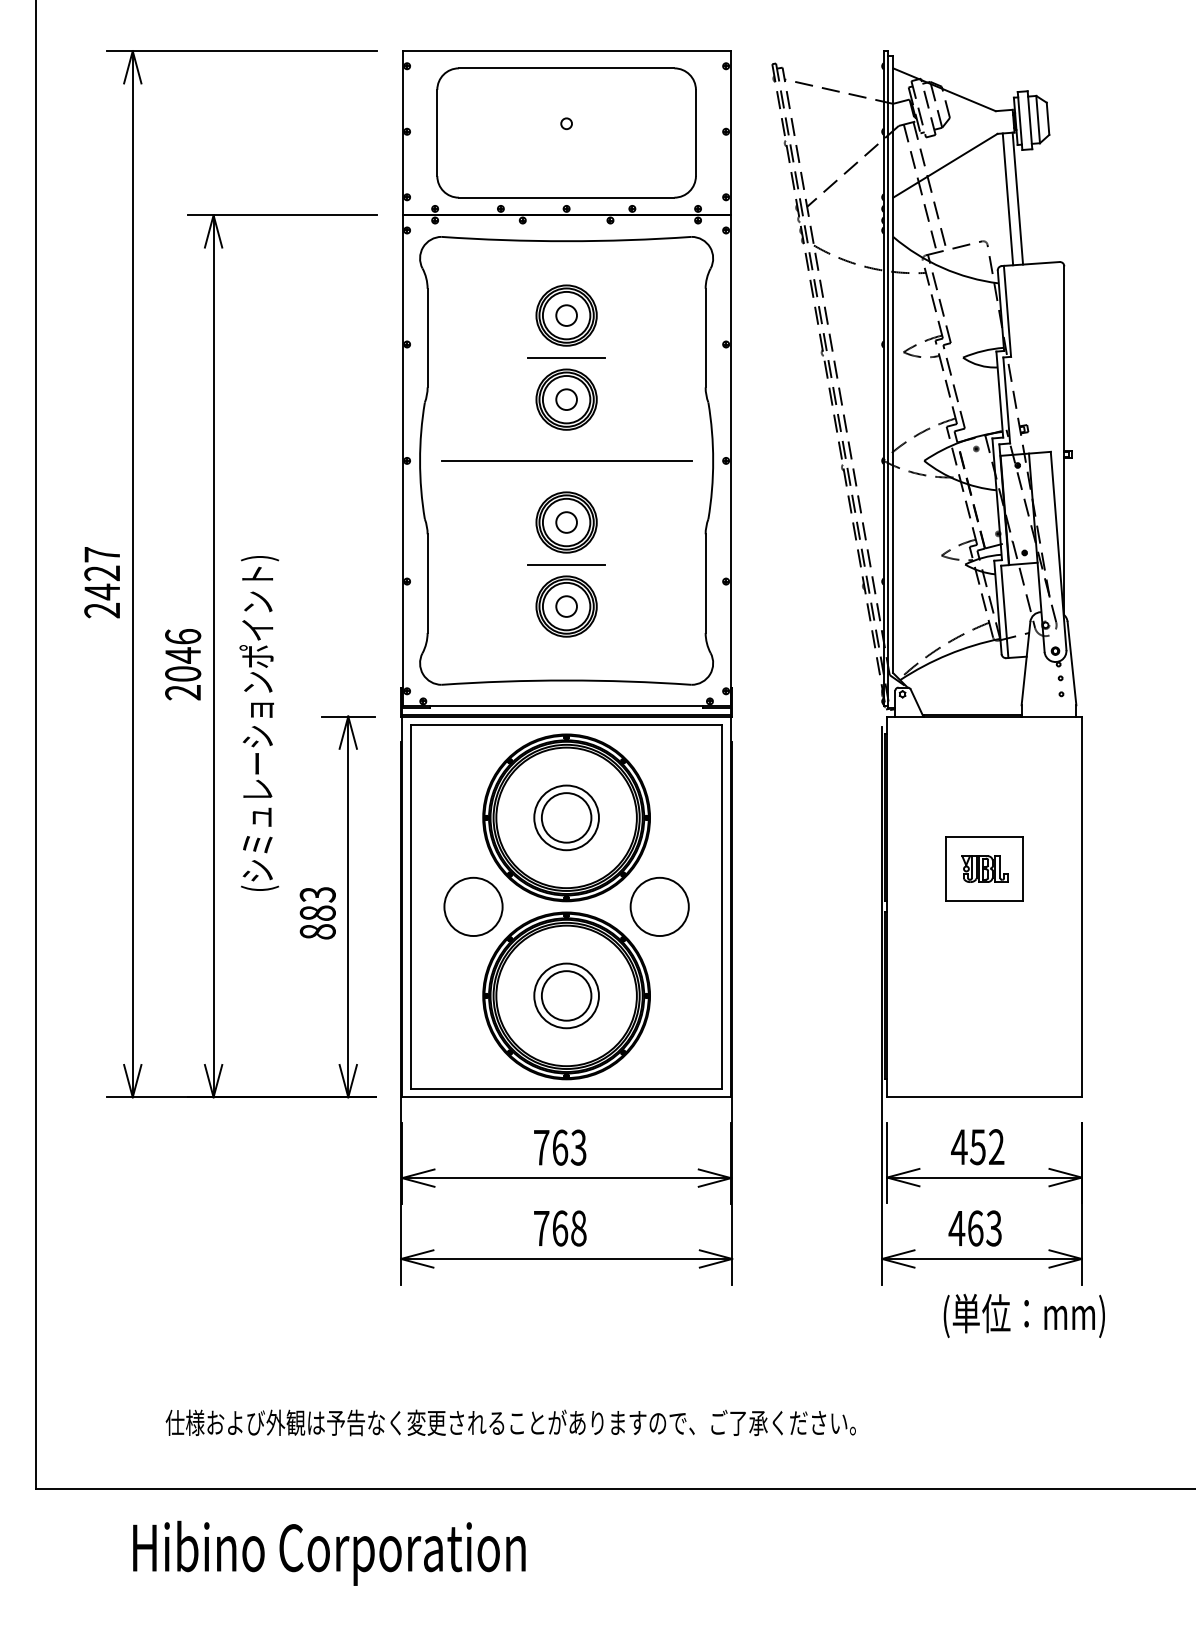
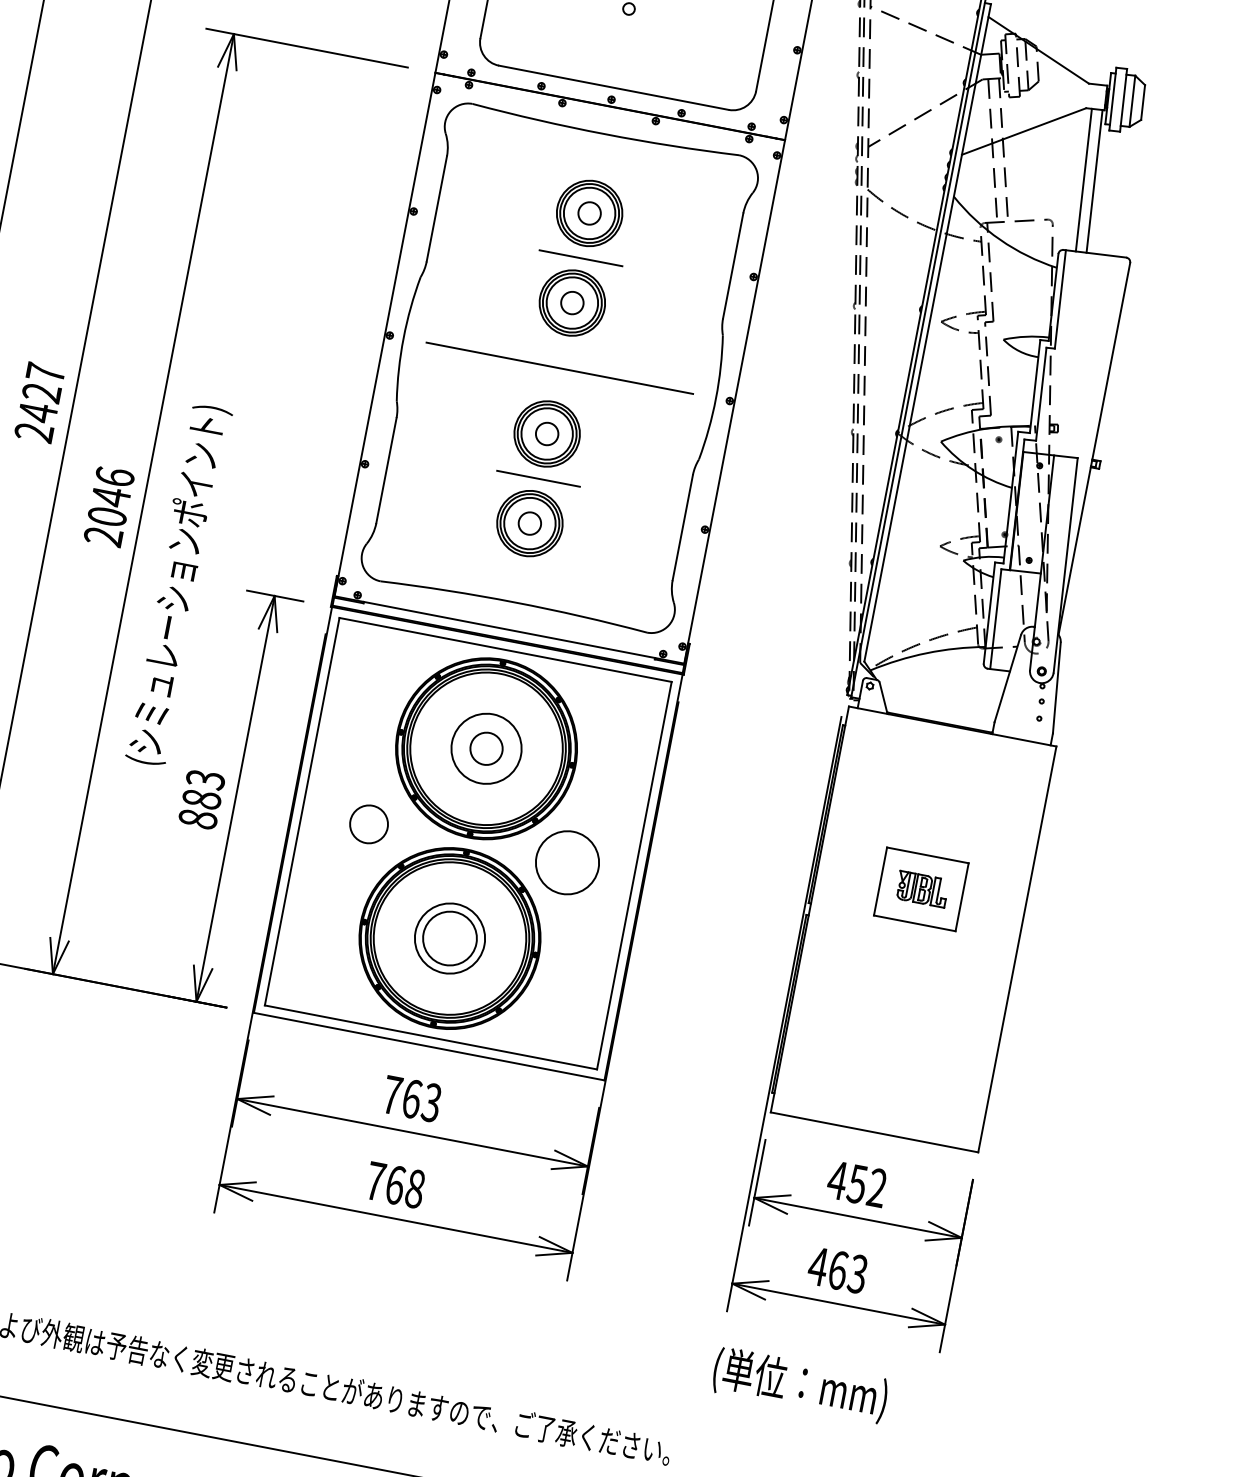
circle: (566, 817) -> (486, 748), size x0.6
circle: (473, 906) -> (369, 824), size x0.6
text: (1023, 1315) -> (799, 1384), moved

